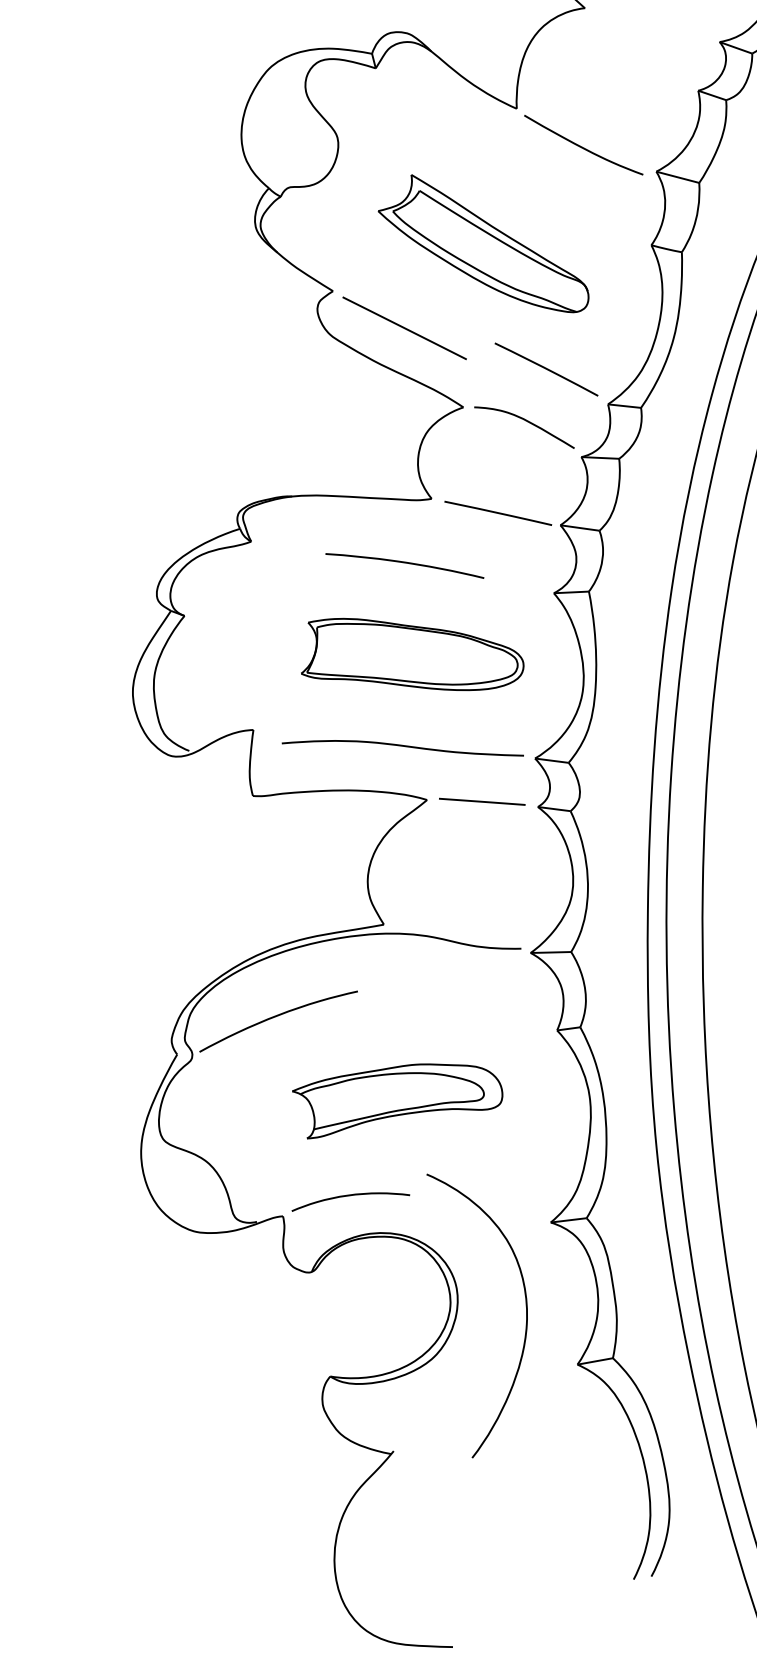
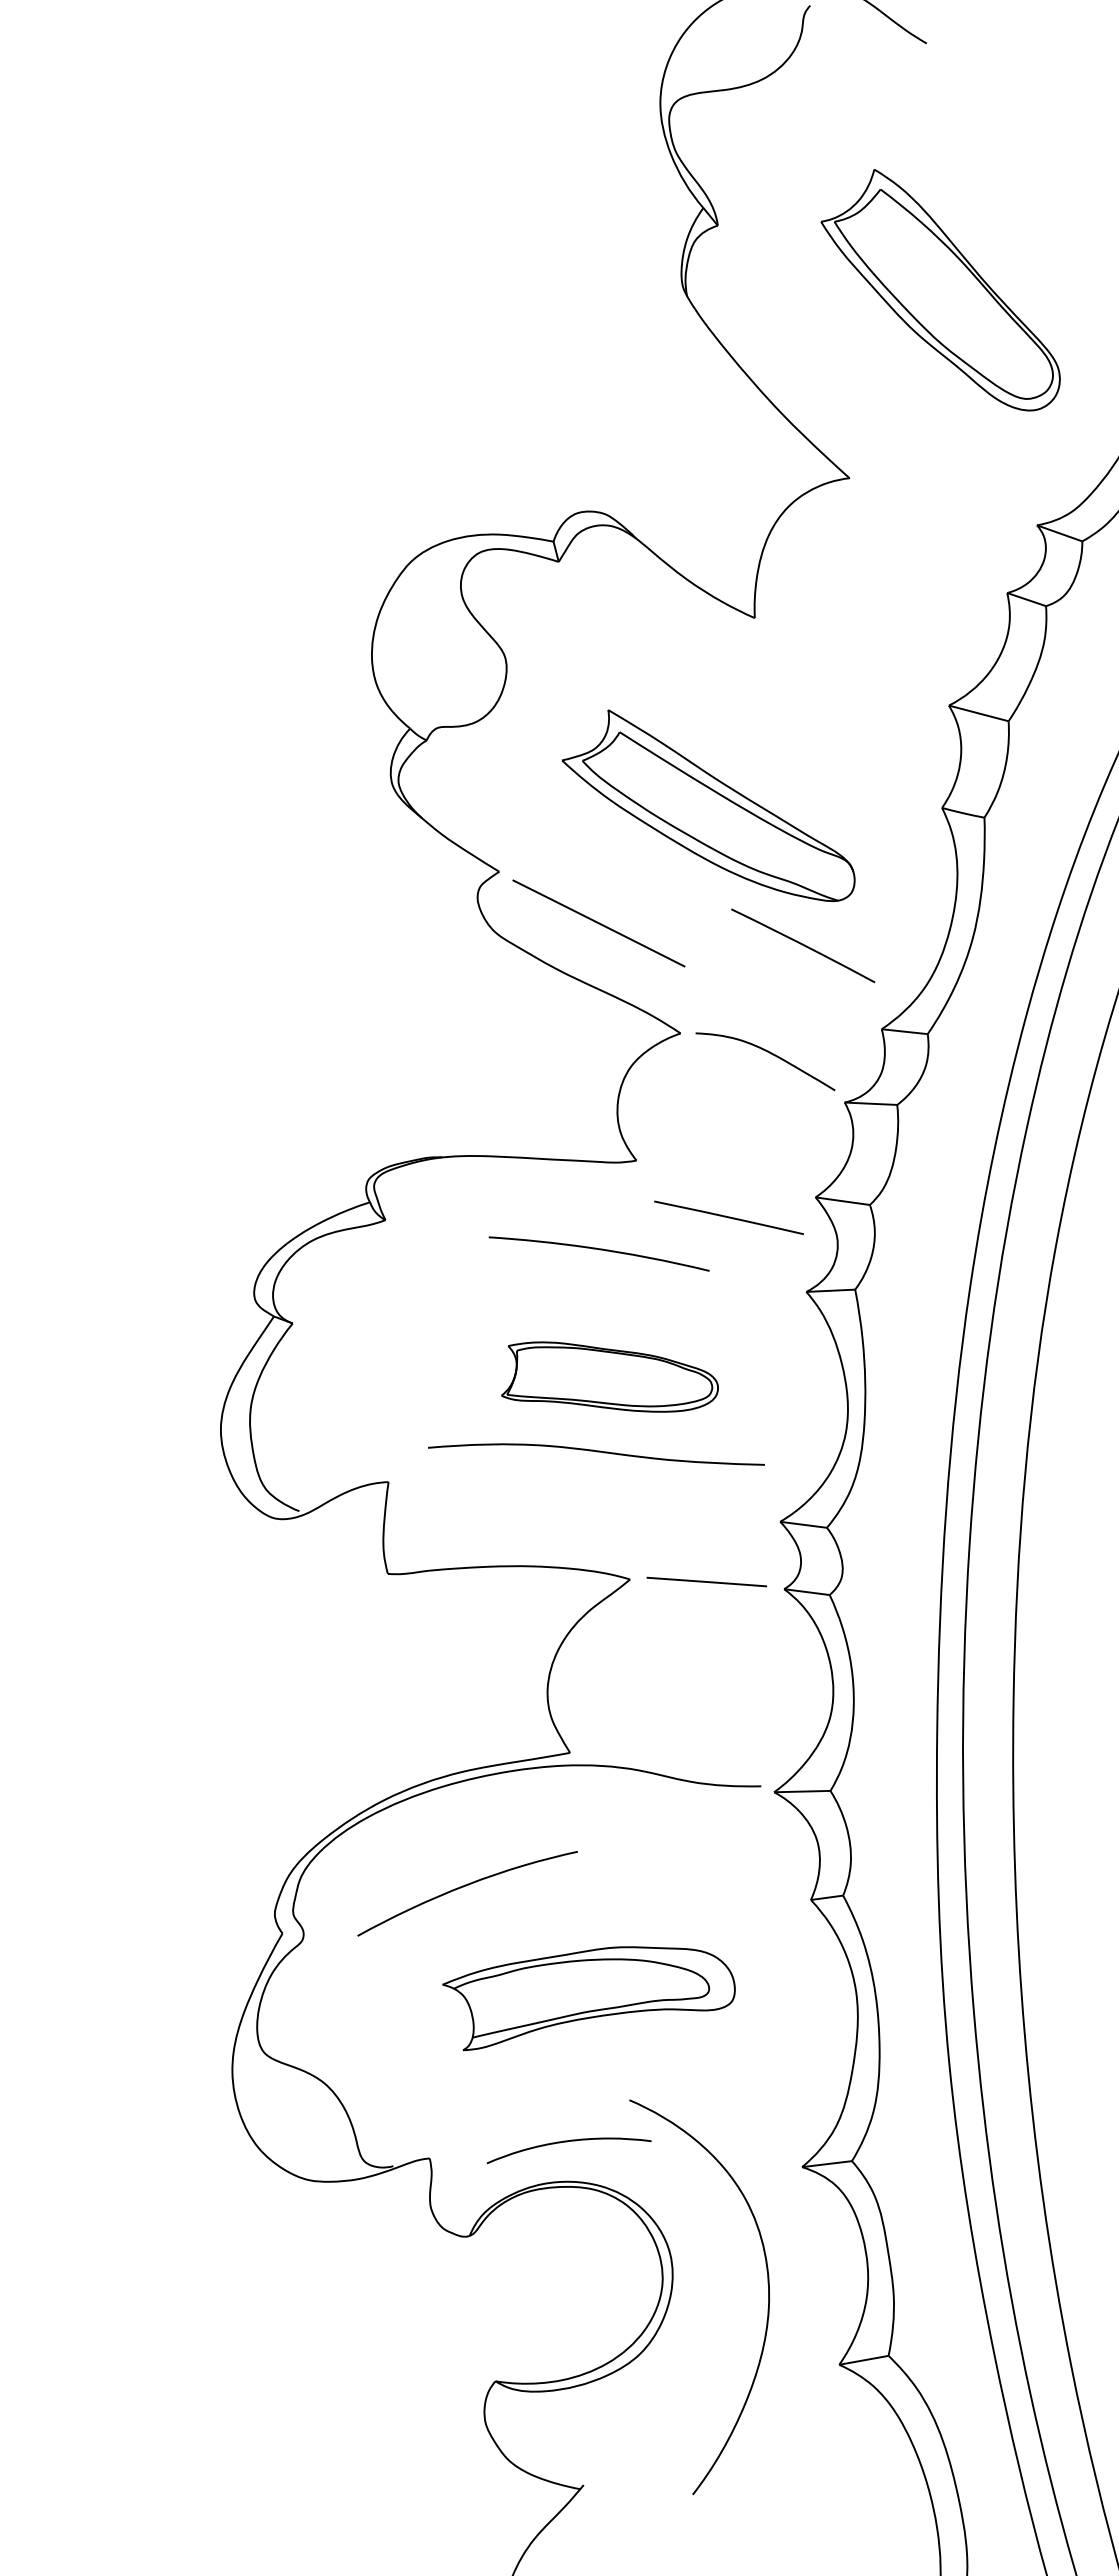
curve: (581, 146) -> (845, 670), removed
line: (546, 369) -> (803, 945), moved
line: (497, 513) -> (728, 1217), moved
part: (412, 654) -> (609, 1376), size x0.7
curve: (402, 746) -> (596, 1452), moved
curve: (277, 1016) -> (466, 1886), moved
curve: (349, 1196) -> (567, 2142), moved

